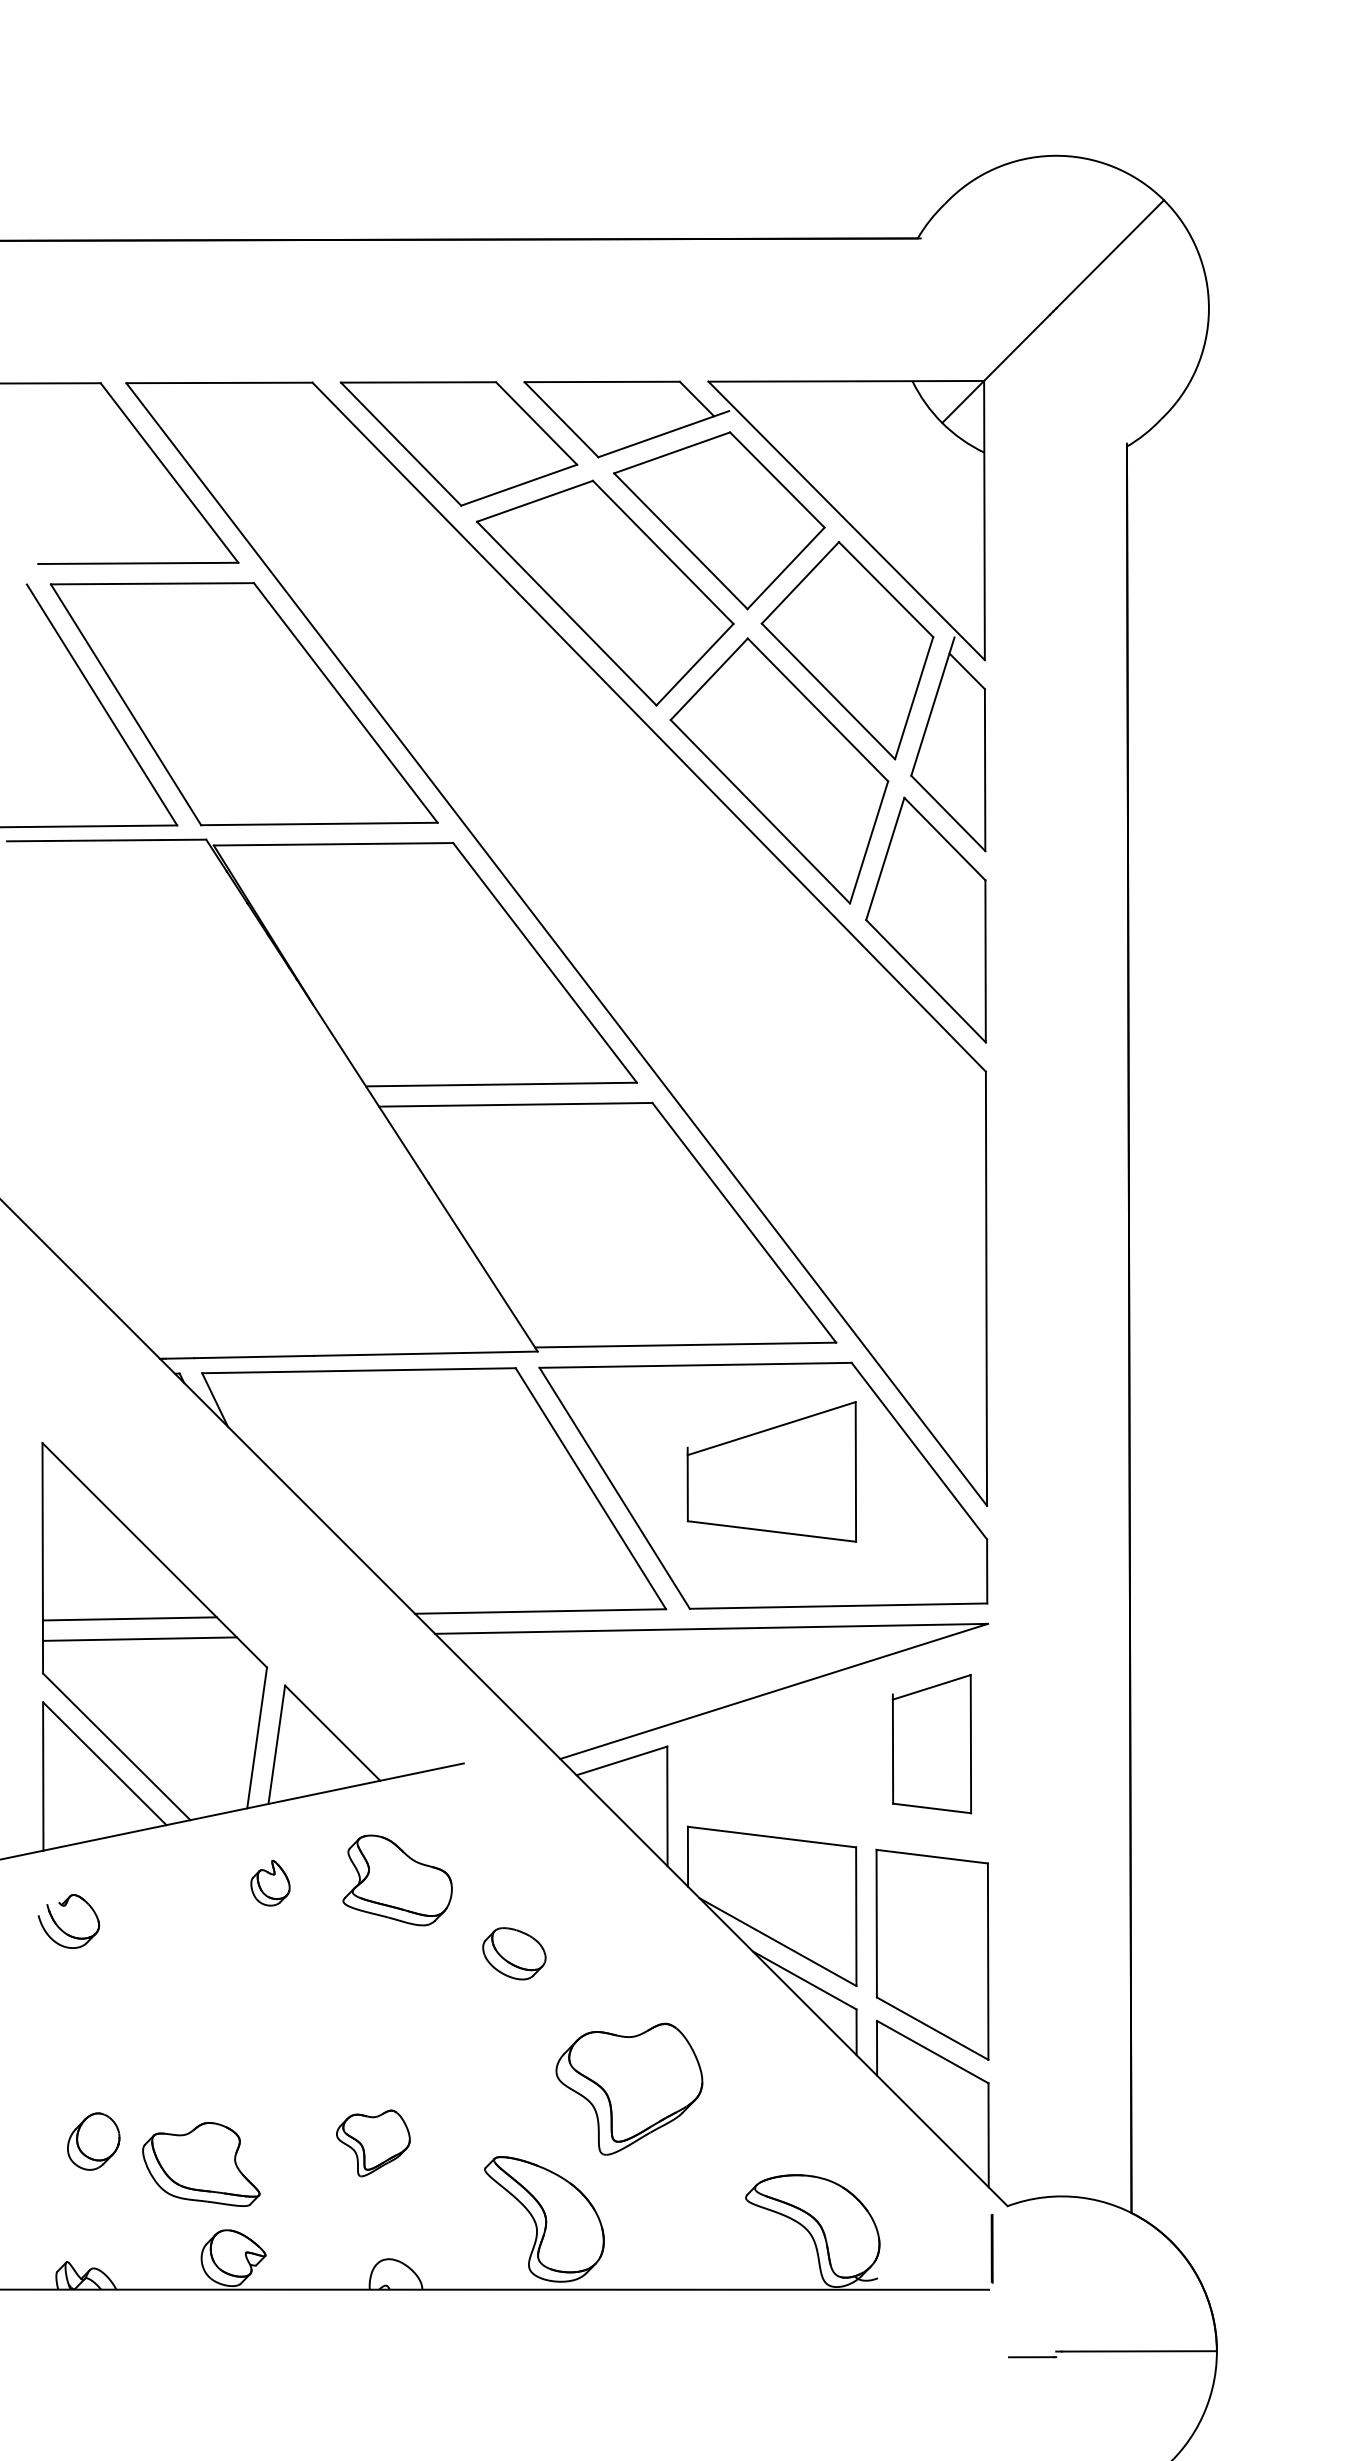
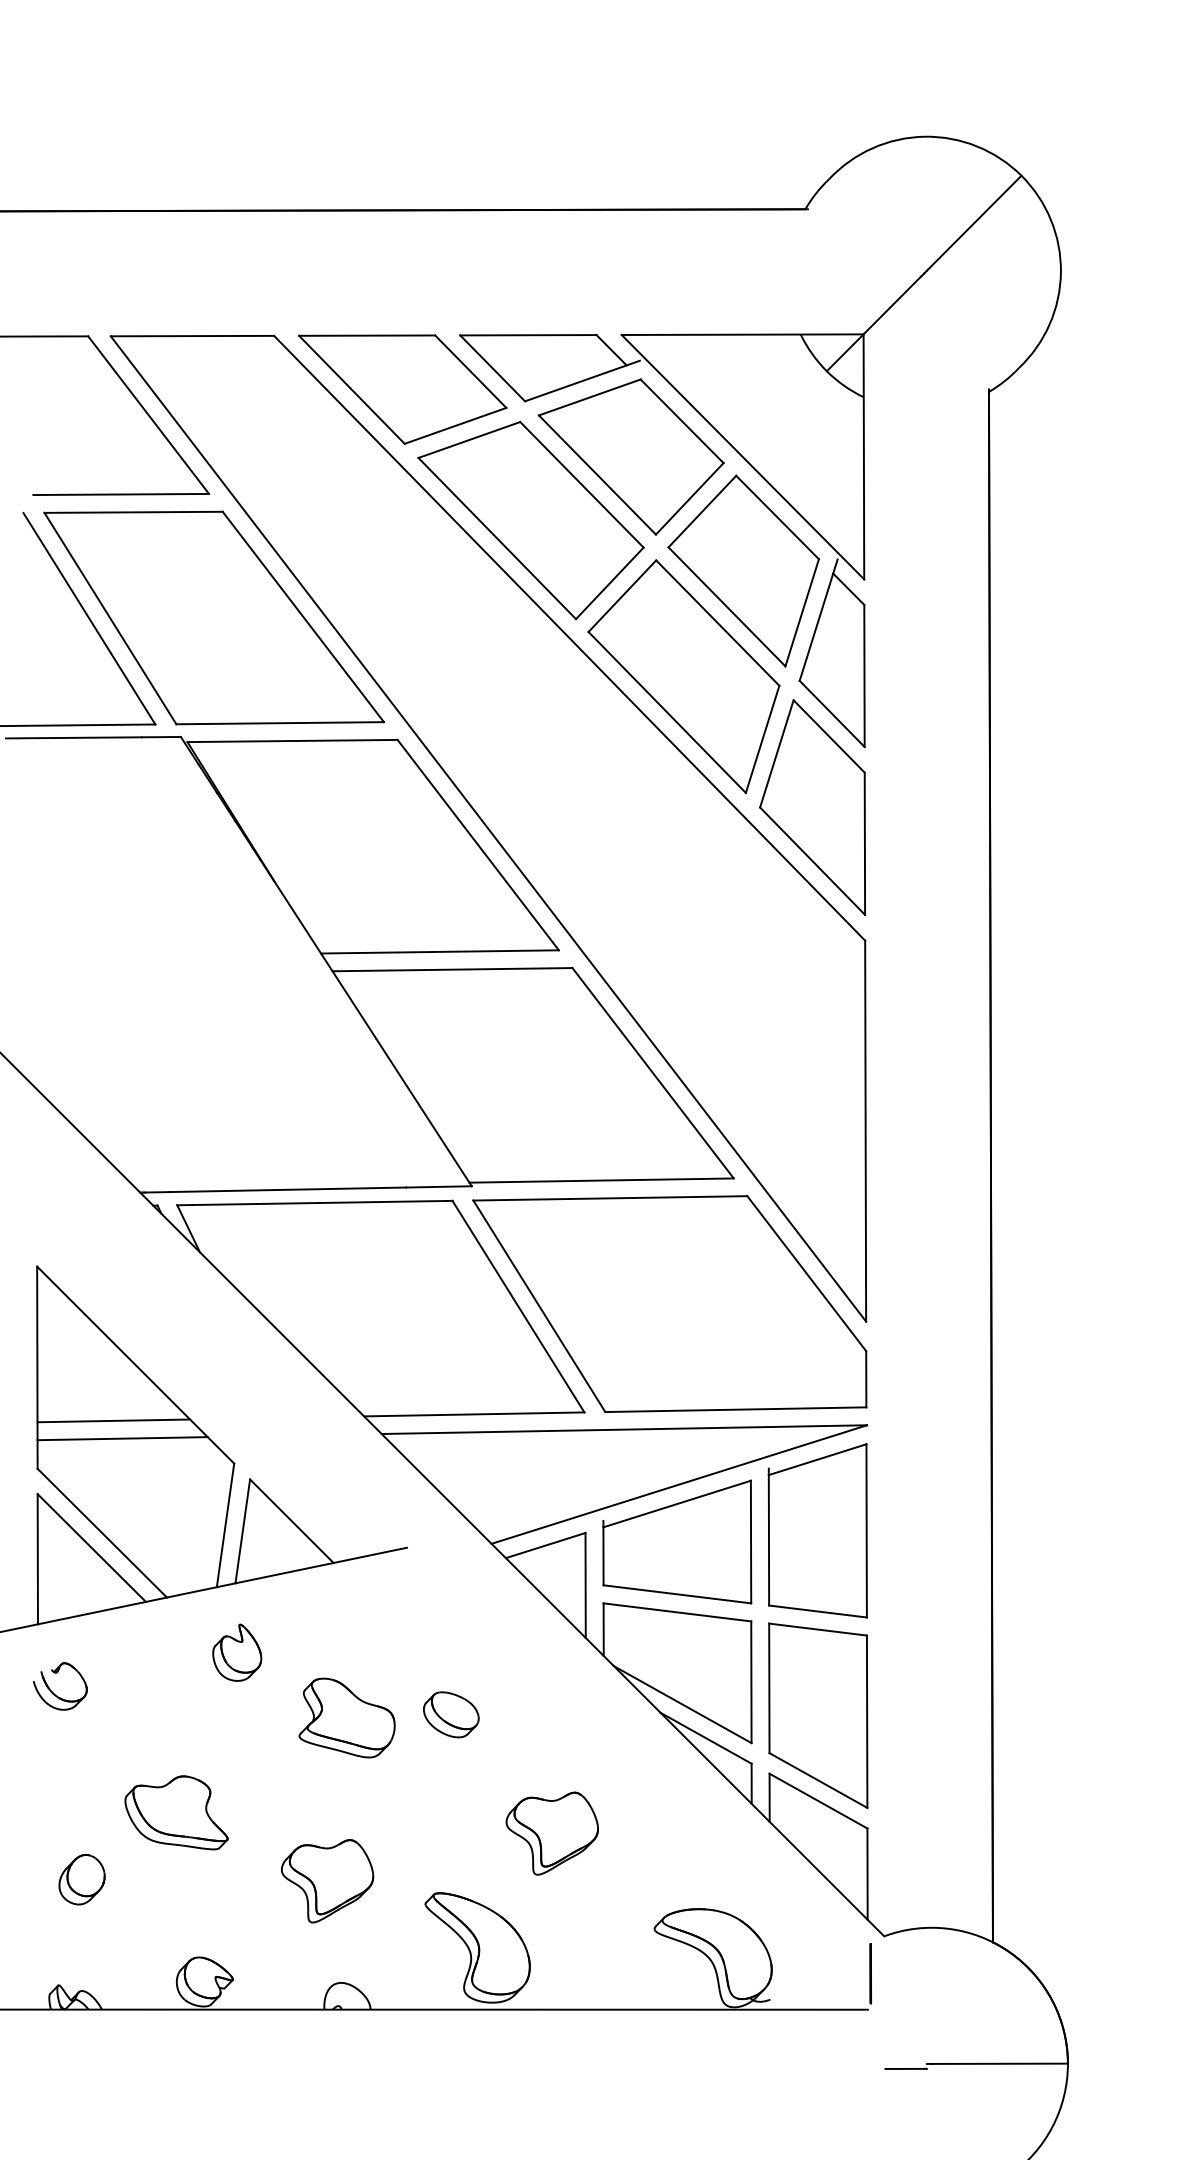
part: (771, 1471) -> (676, 1541), moved
part: (931, 1743) -> (817, 1530), size x1.43
part: (397, 1880) -> (346, 1718), moved
part: (270, 1883) -> (237, 1653), size x1.43
part: (629, 2088) -> (552, 1833), size x0.71
part: (373, 2143) -> (327, 1881), size x1.43
part: (201, 2164) -> (176, 1812), moved

